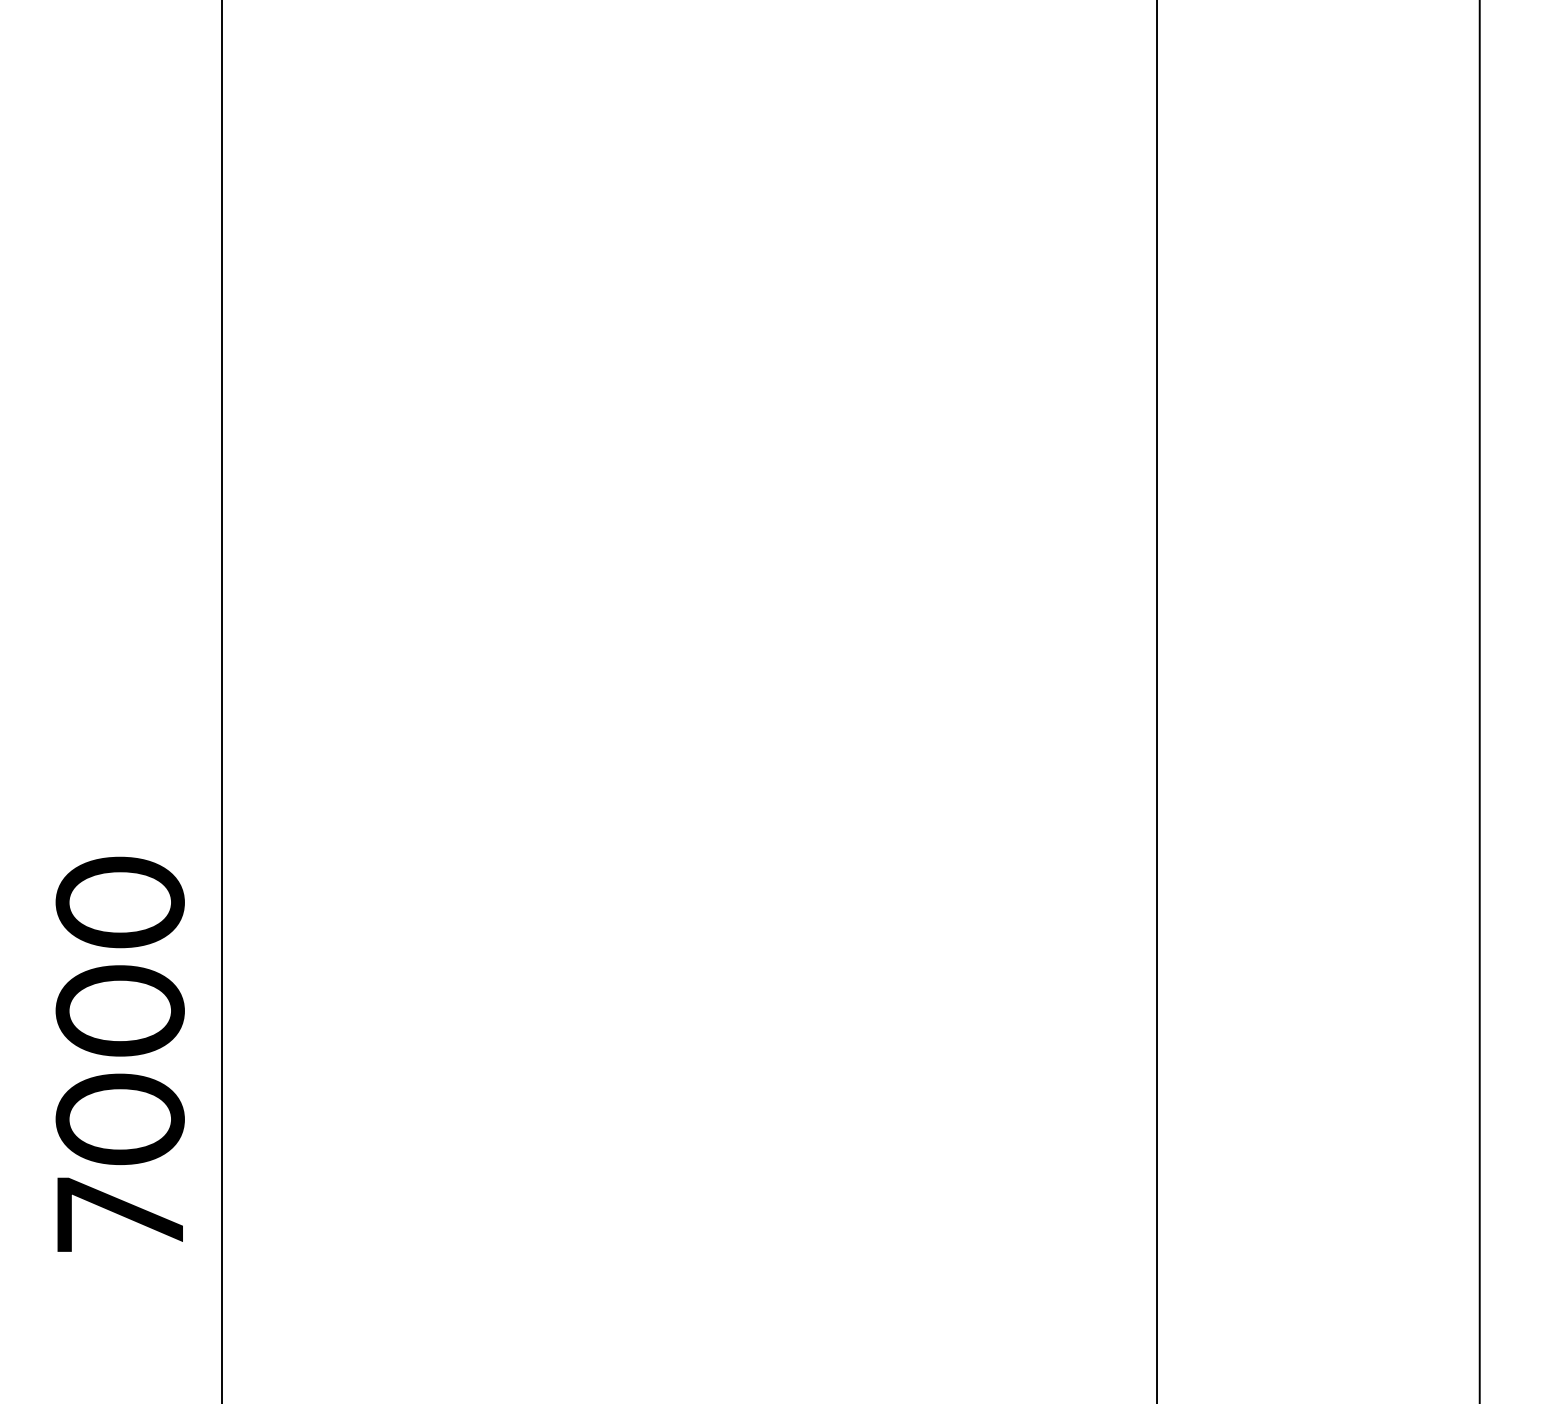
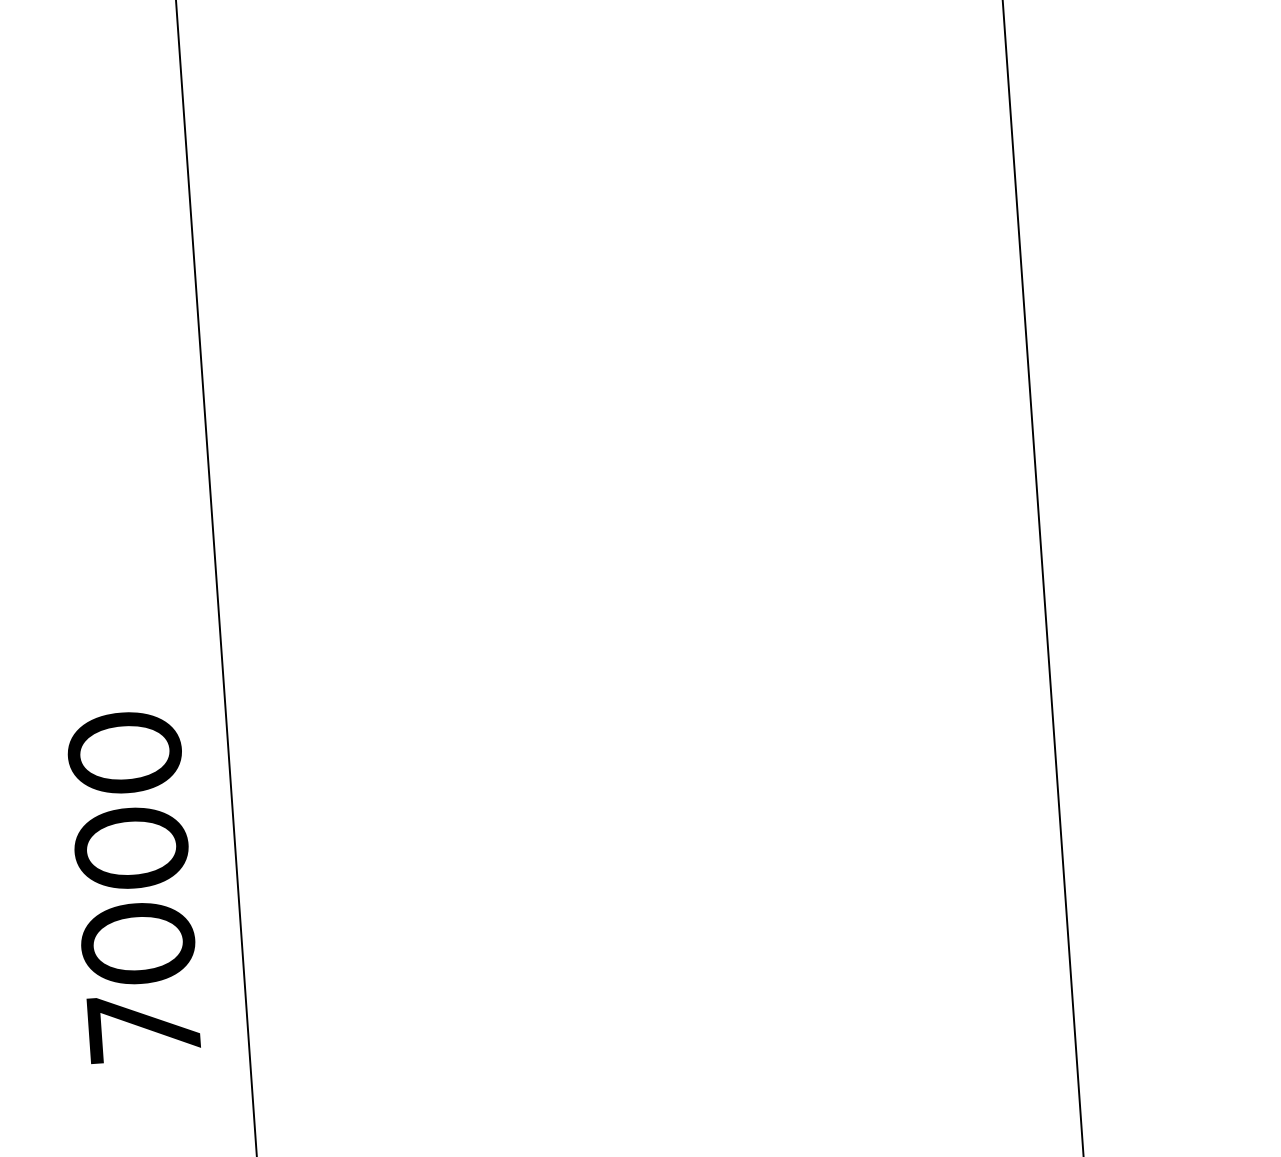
part: (119, 1053) -> (133, 885), moved

